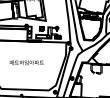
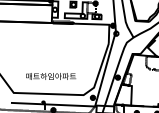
text: (26, 62) -> (50, 76), moved

